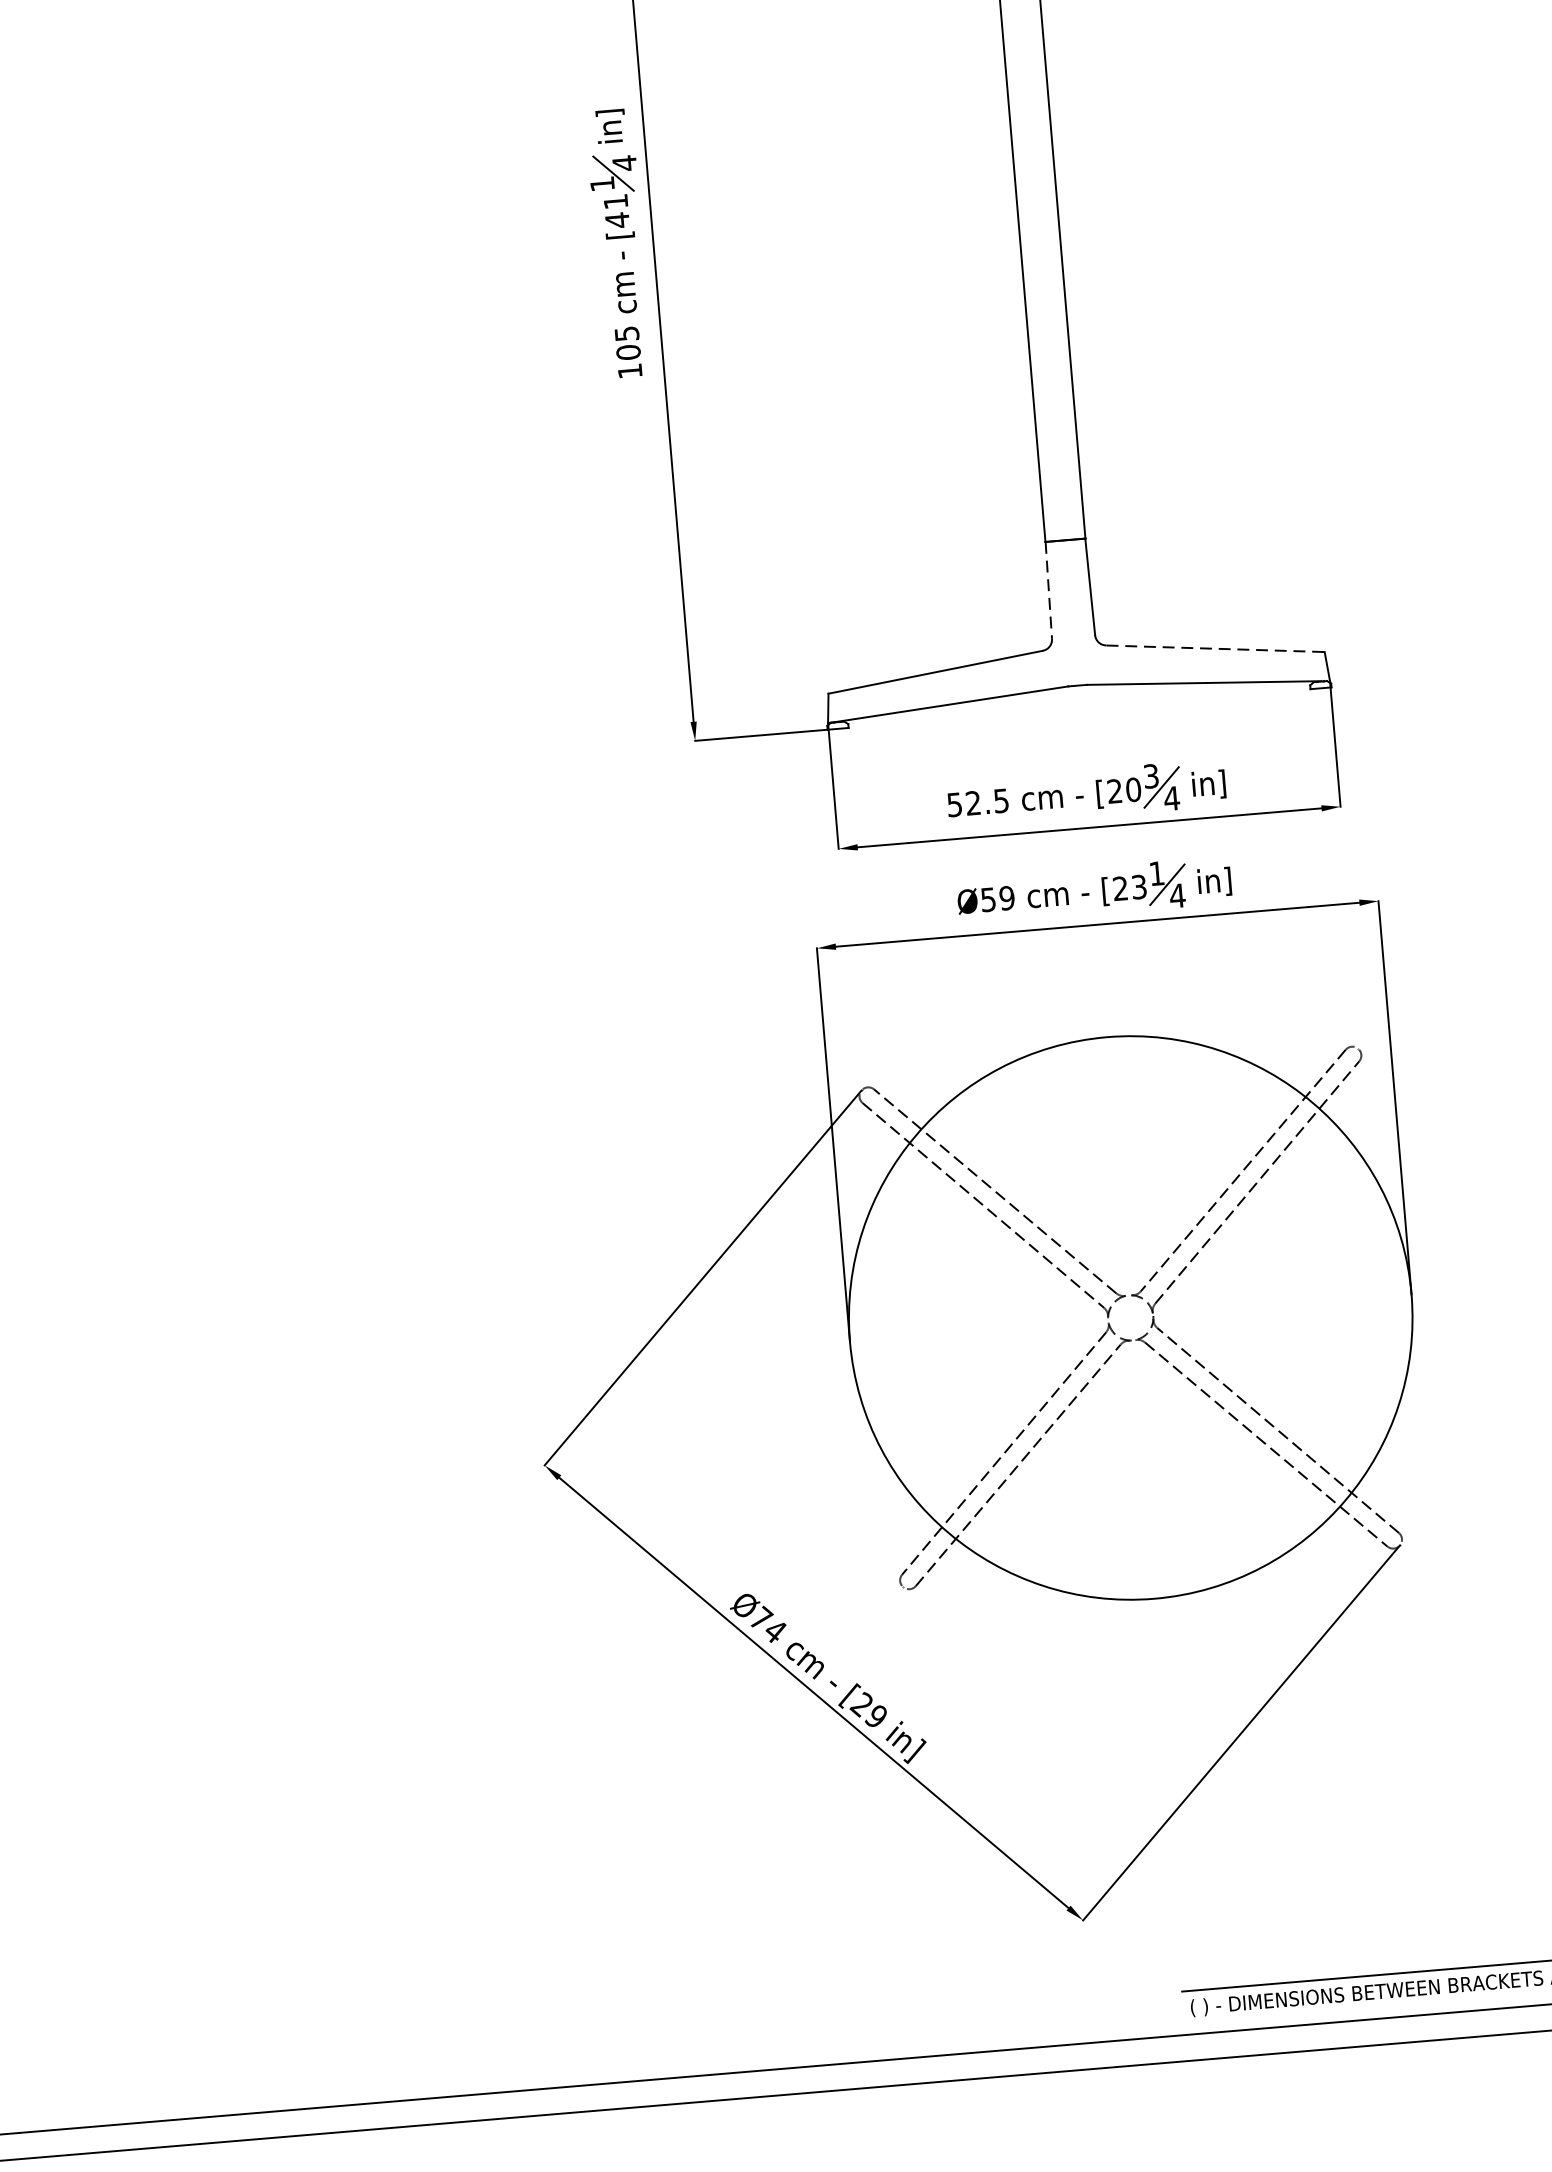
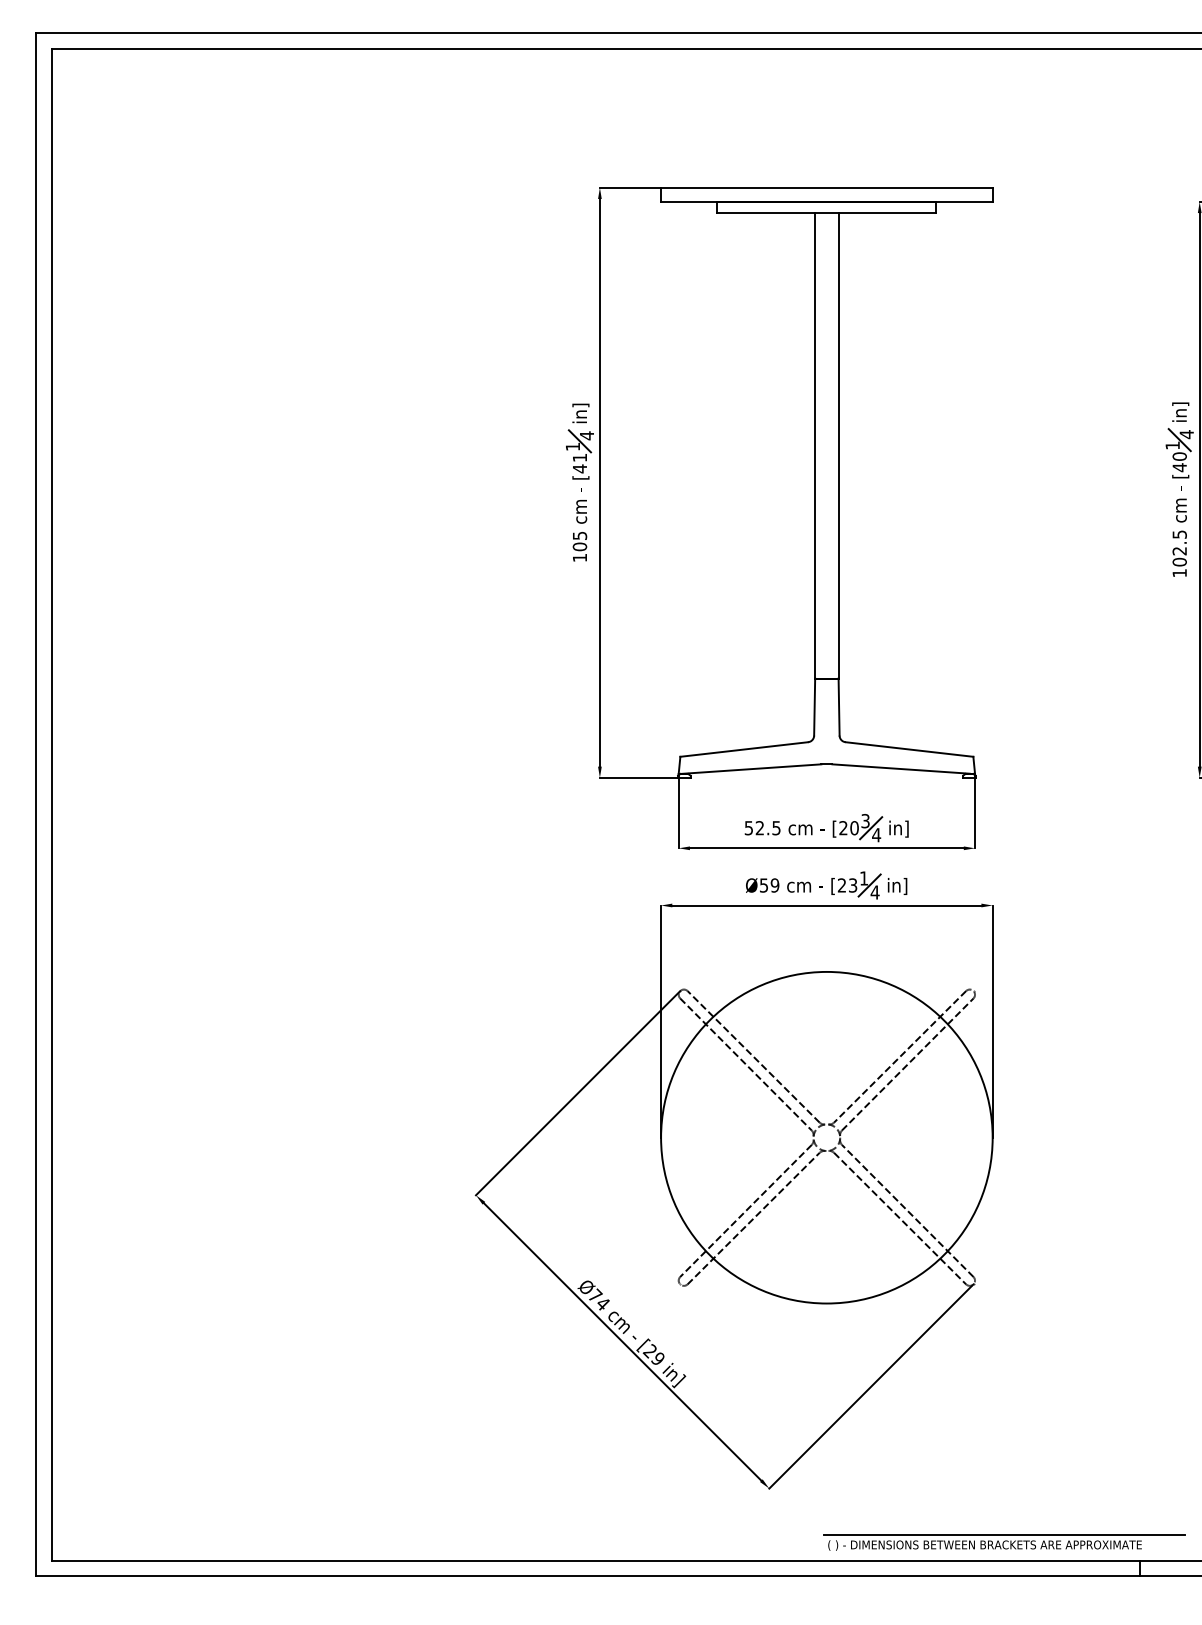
line: (1048, 591) -> (814, 707), dashed -> solid
line: (1217, 648) -> (910, 749), dashed -> solid

